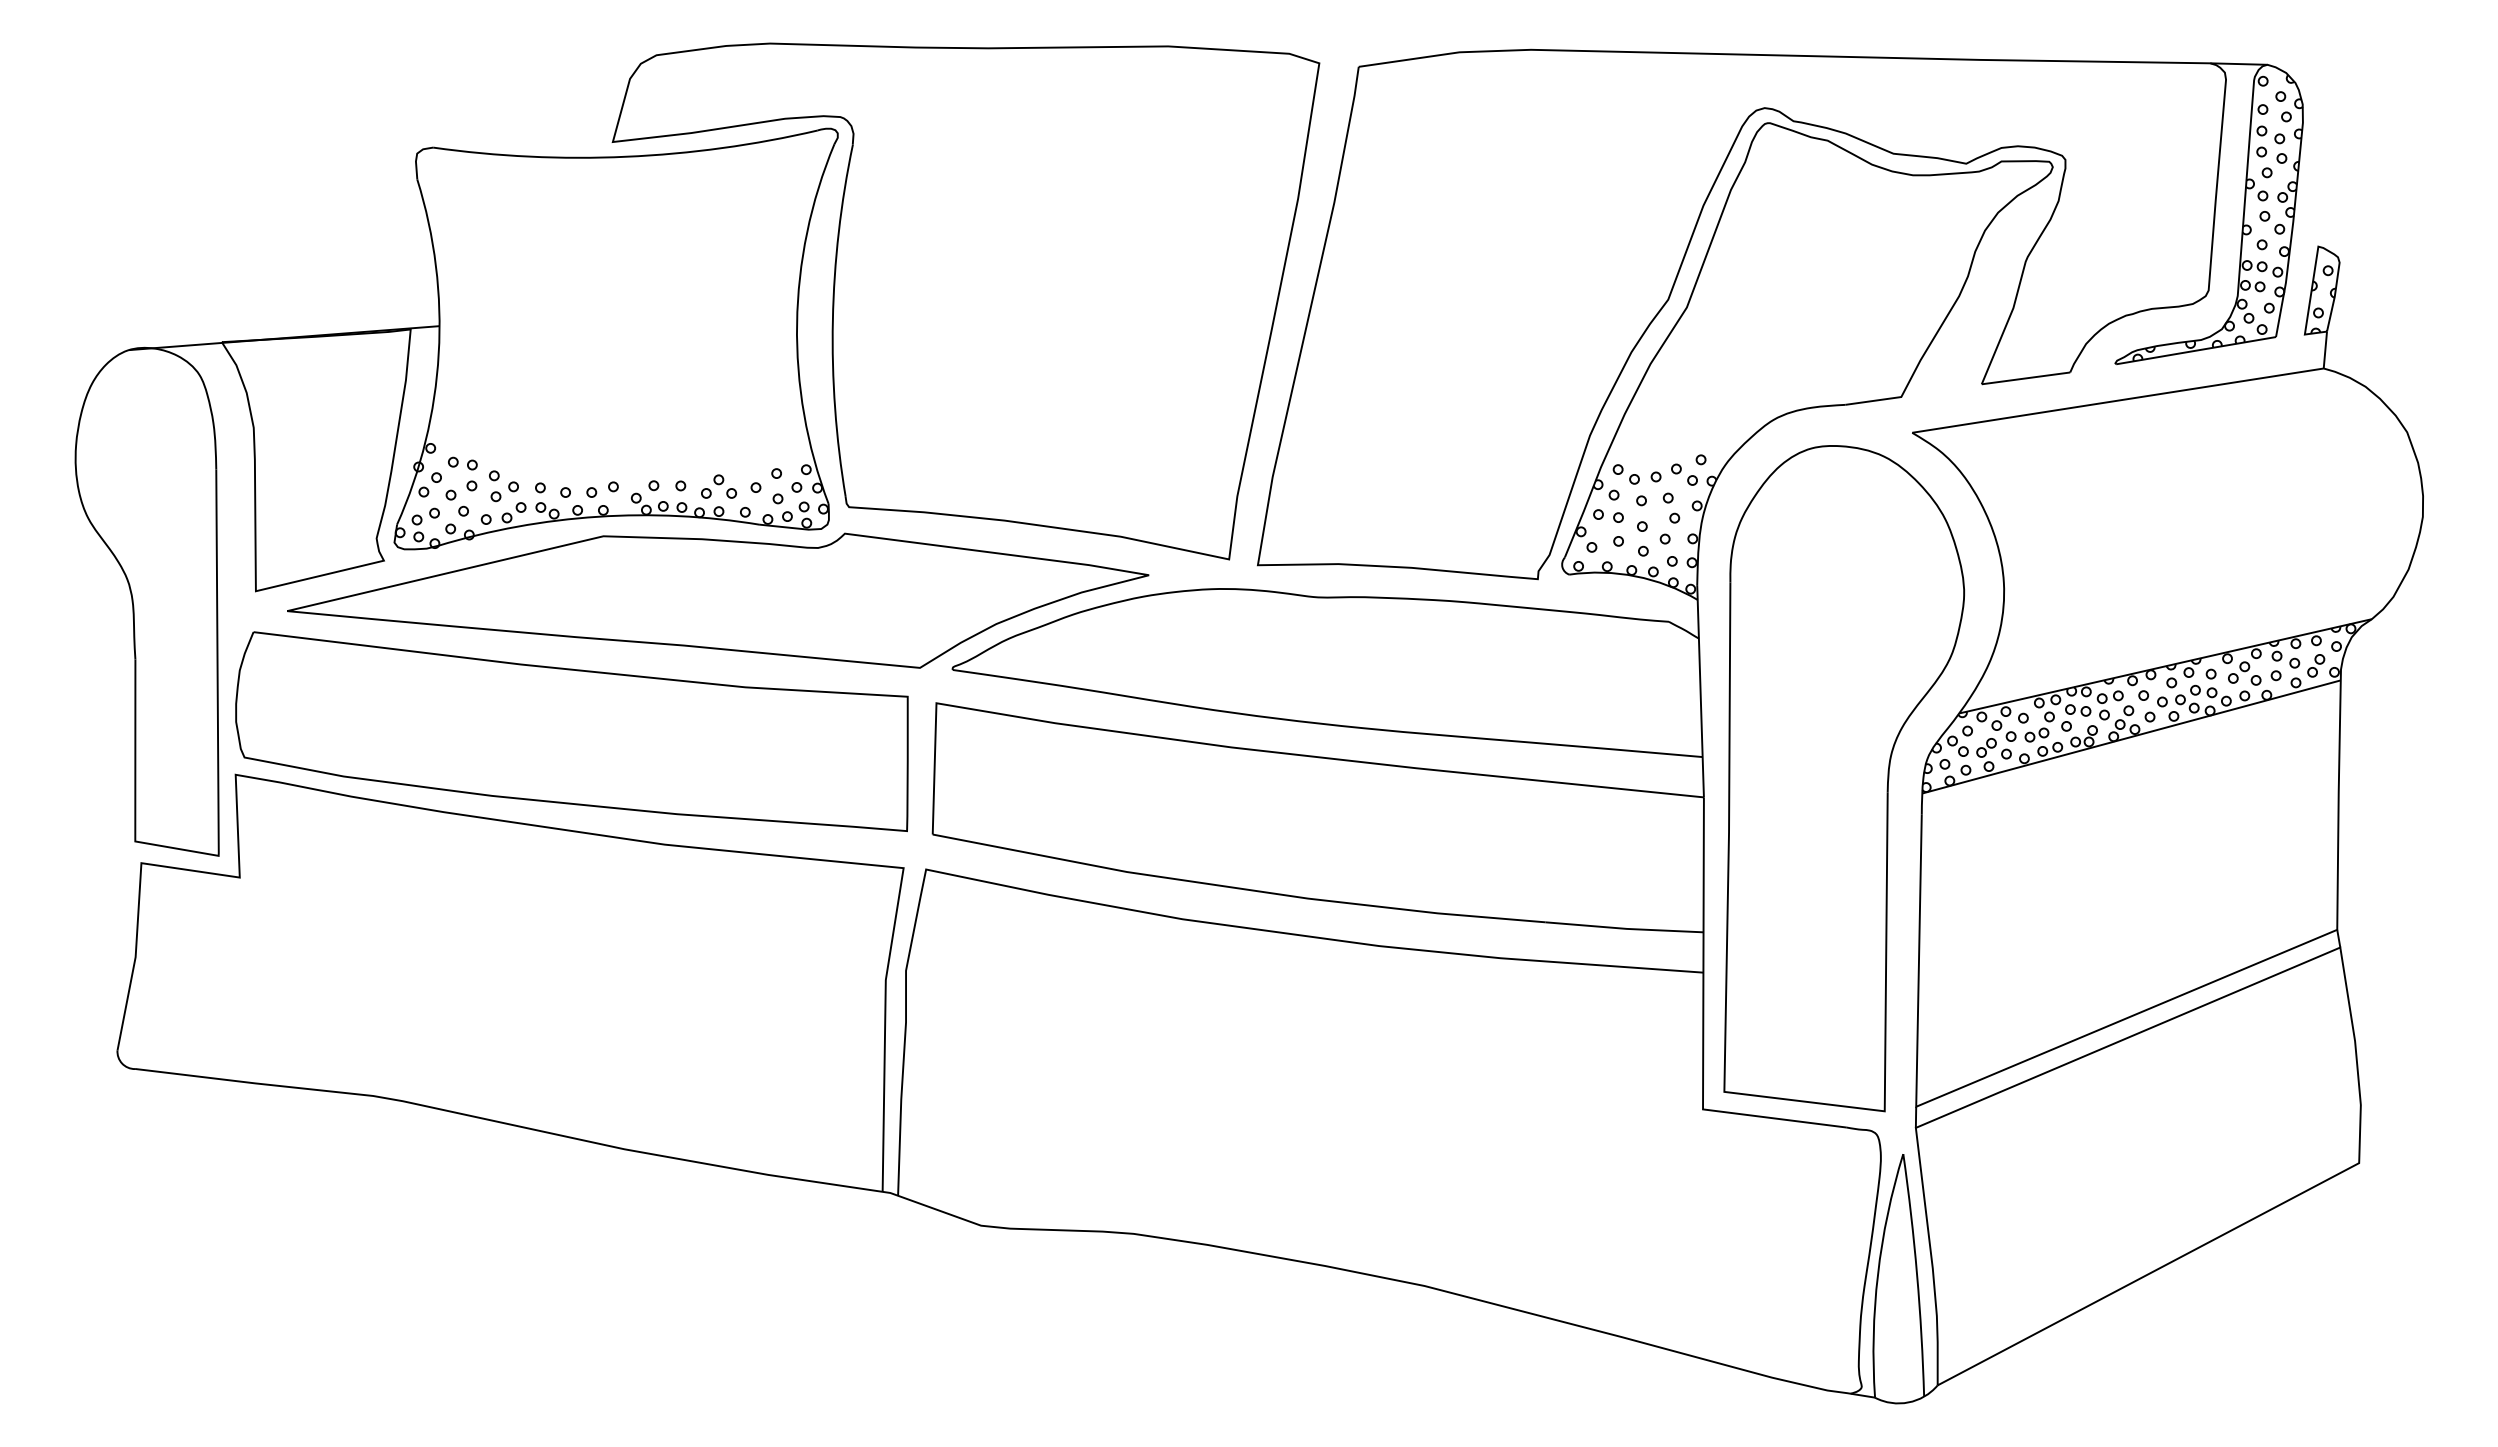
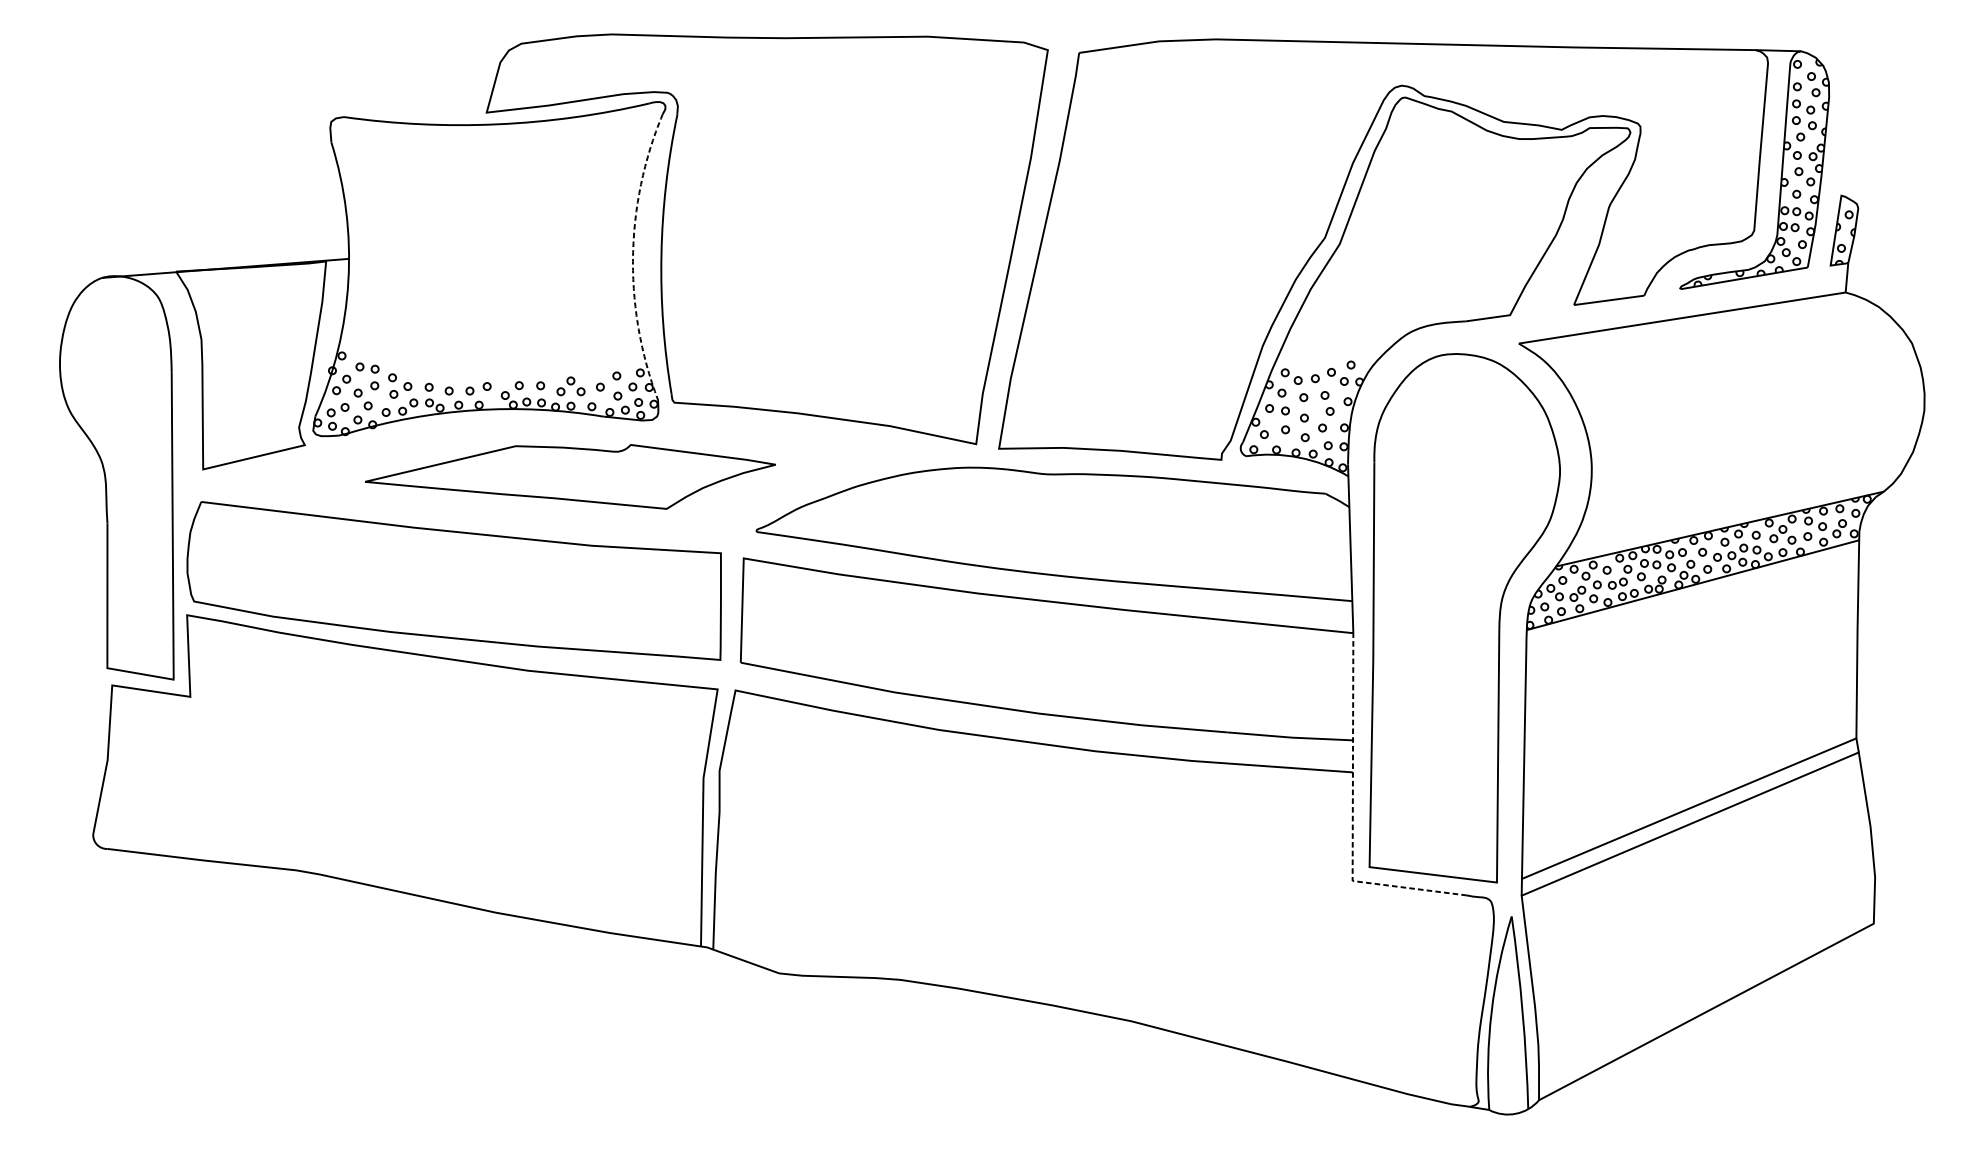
arc: (797, 323) -> (633, 256), solid -> dashed
part: (718, 600) -> (570, 476), size x0.6
line: (1703, 1025) -> (1353, 814), solid -> dashed

